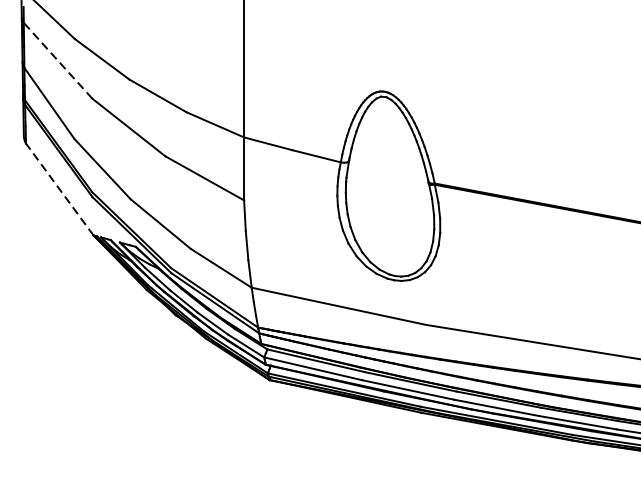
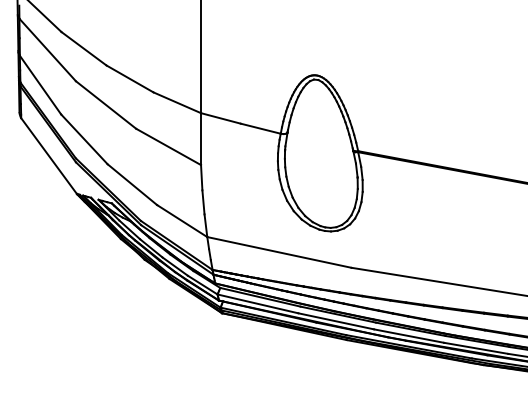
line: (57, 60) -> (47, 49), dashed -> solid
line: (59, 188) -> (48, 155), dashed -> solid

